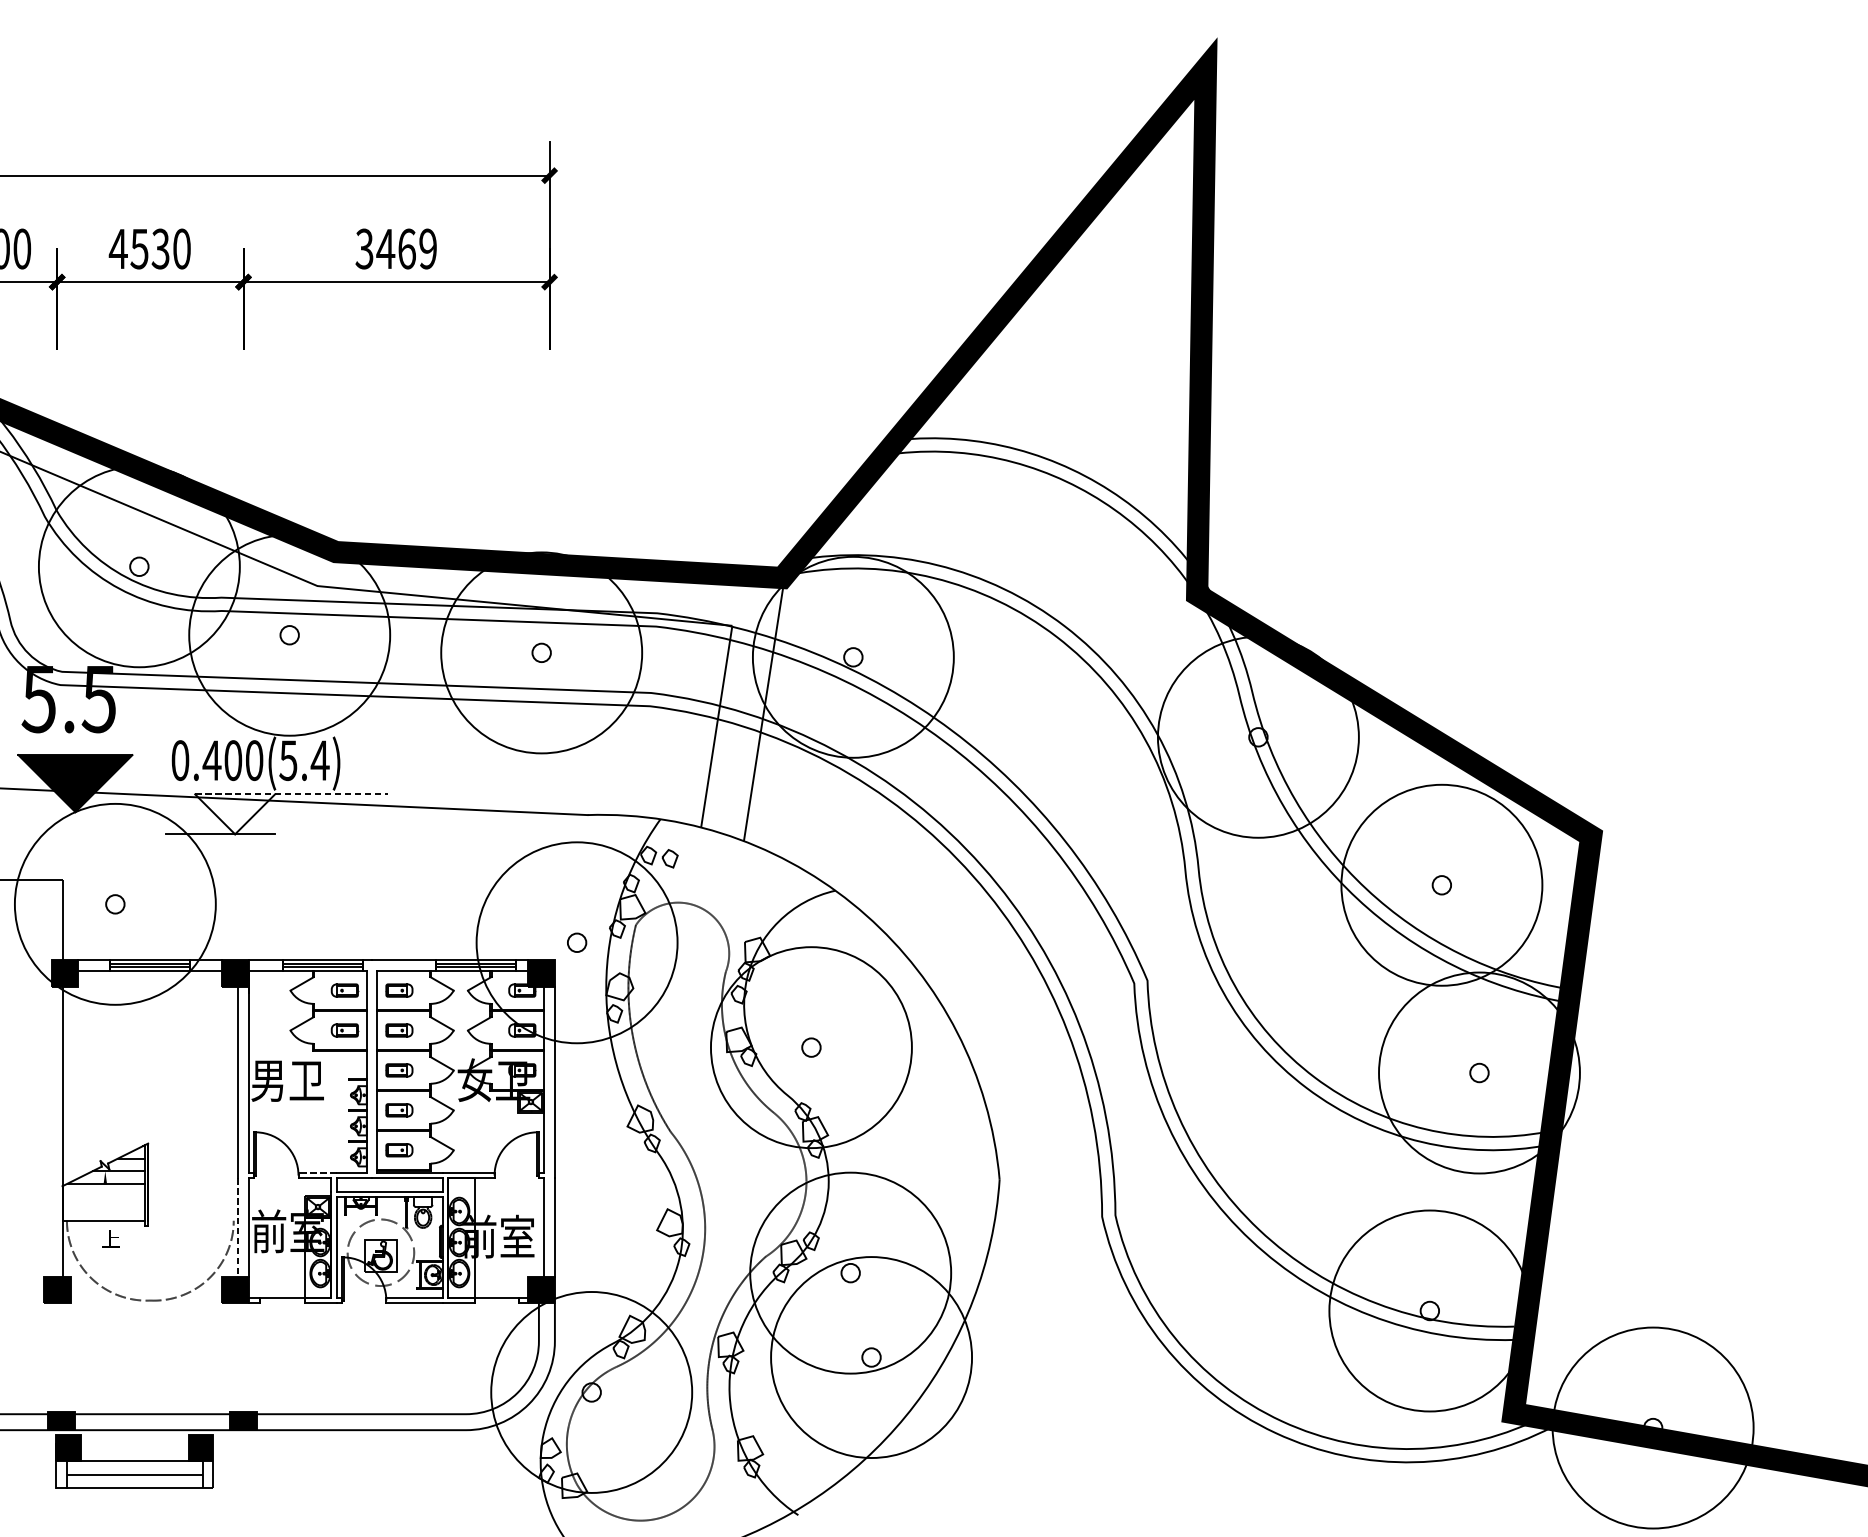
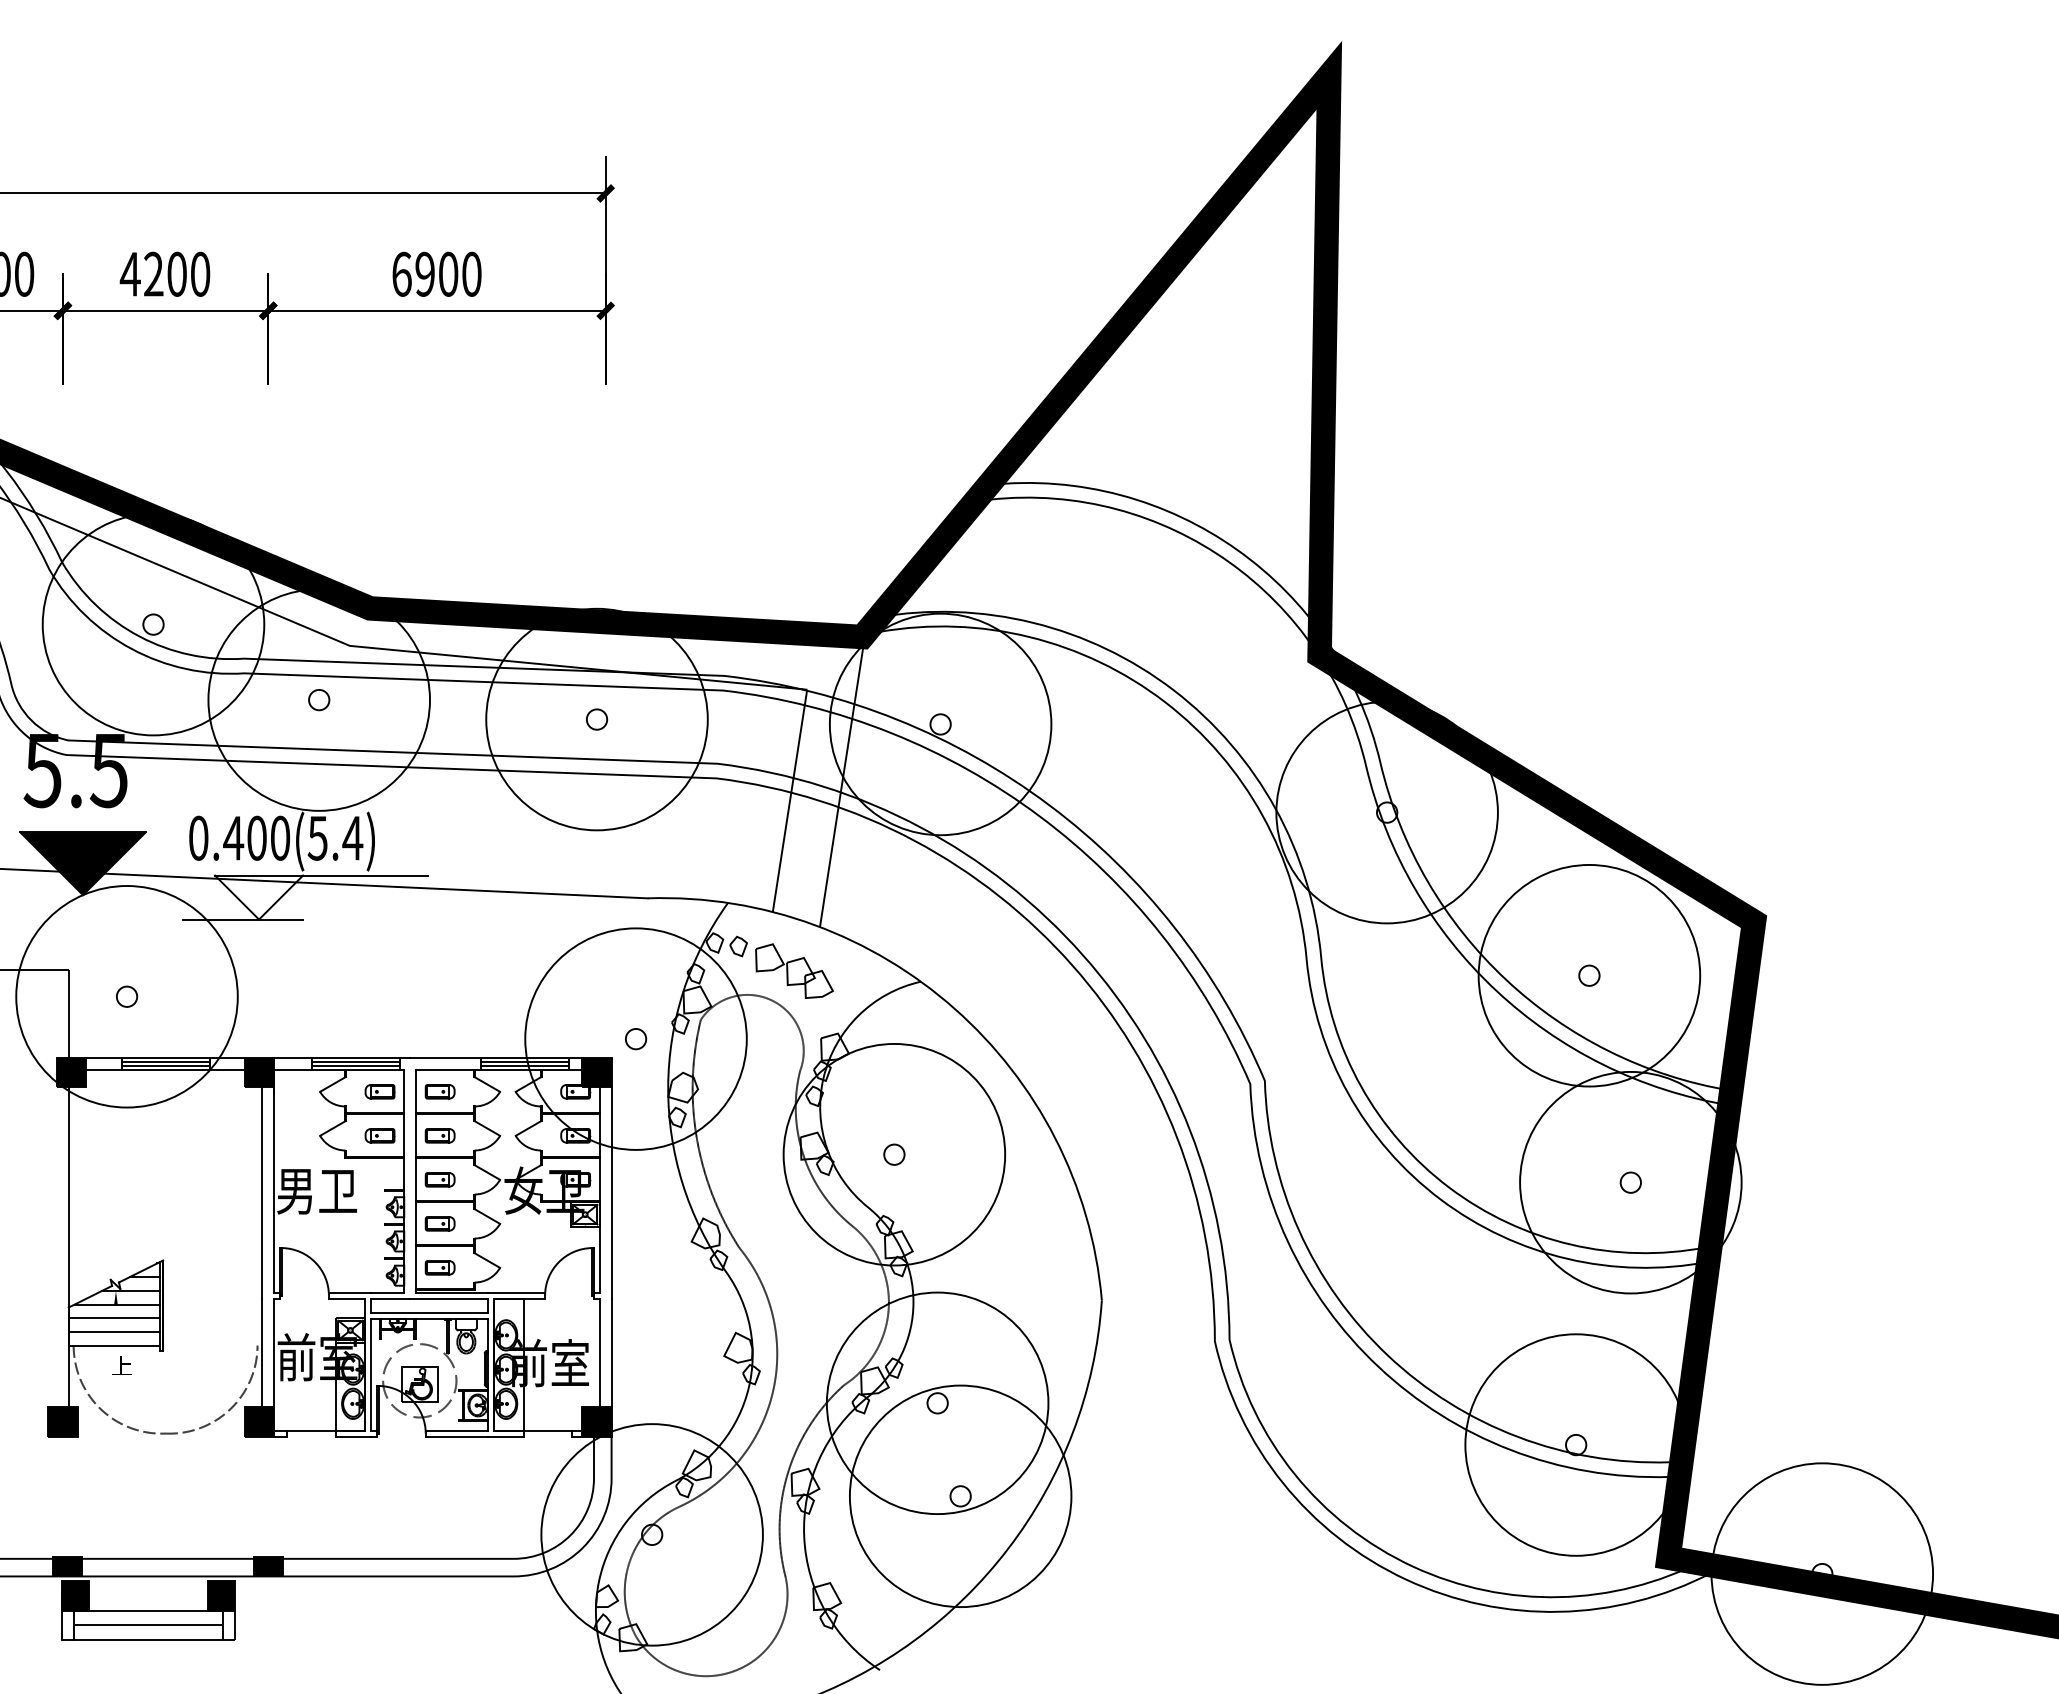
text: (149, 248) -> (164, 273), 4530 -> 4200
text: (396, 248) -> (436, 273), 3469 -> 6900
line: (291, 794) -> (321, 875), dashed -> solid
part: (720, 880) -> (794, 970), added
line: (317, 1172) -> (349, 1292), dashed -> solid
line: (104, 1196) -> (114, 1318), added
line: (104, 1207) -> (114, 1331), added
line: (238, 1227) -> (262, 1353), dashed -> solid

